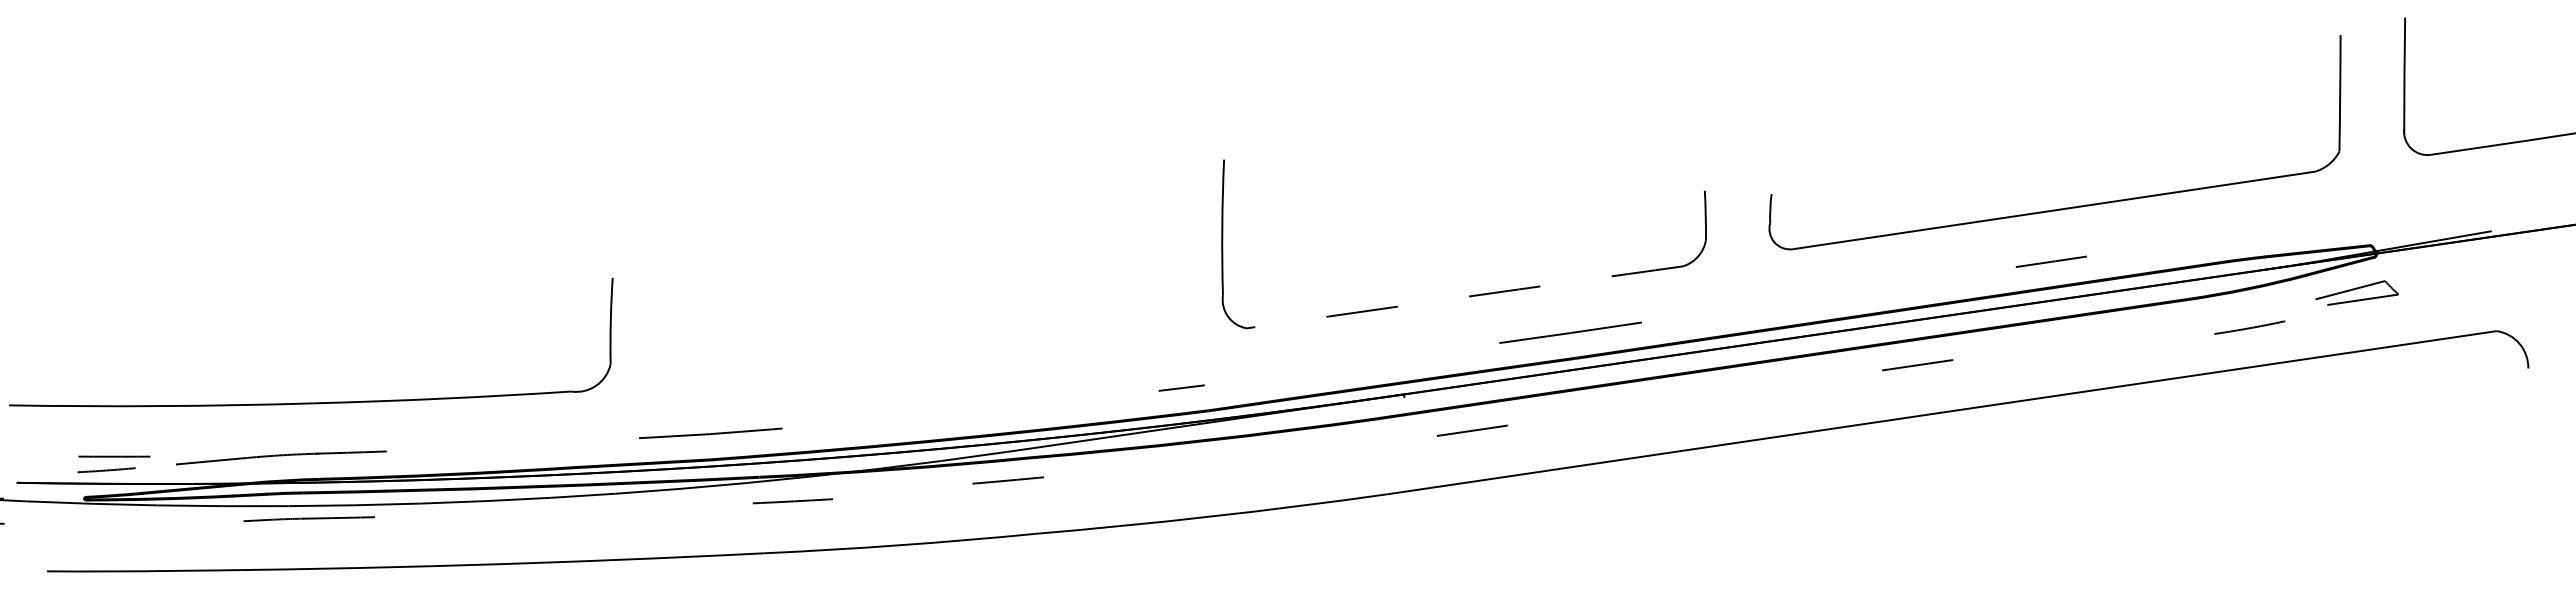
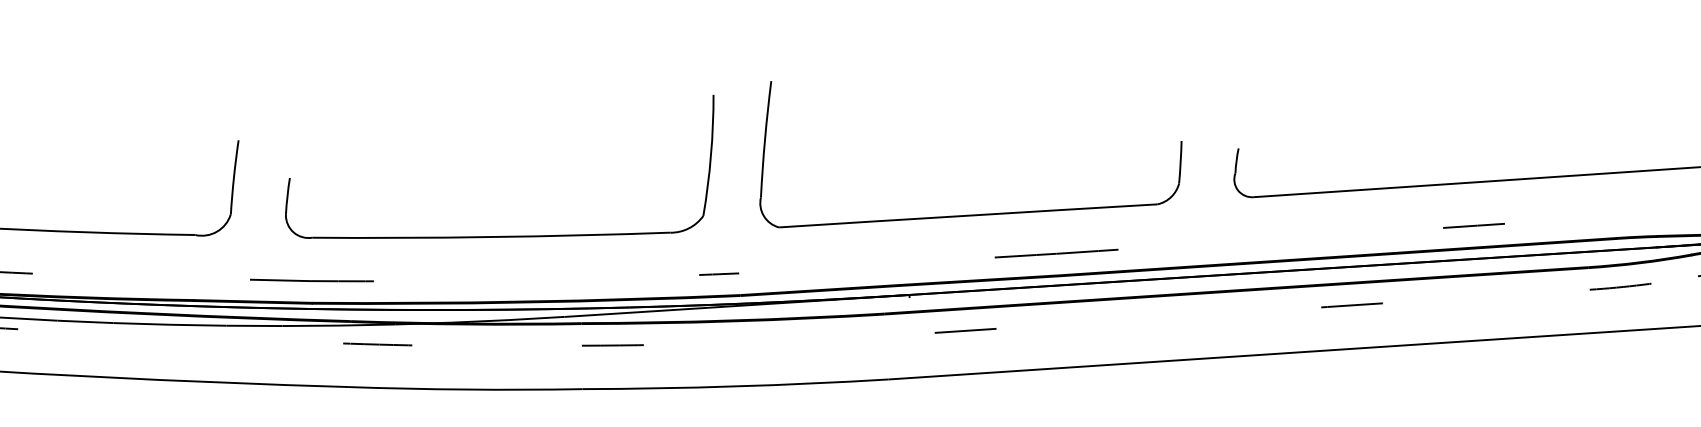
arc: (1464, 297) -> (968, 215), dashed -> solid
line: (2249, 327) -> (1620, 286), moved
part: (929, 363) -> (504, 235), added
line: (1008, 480) -> (613, 345), moved

